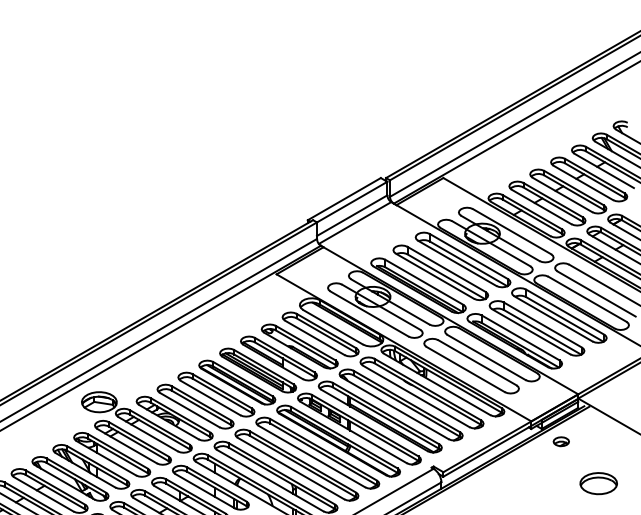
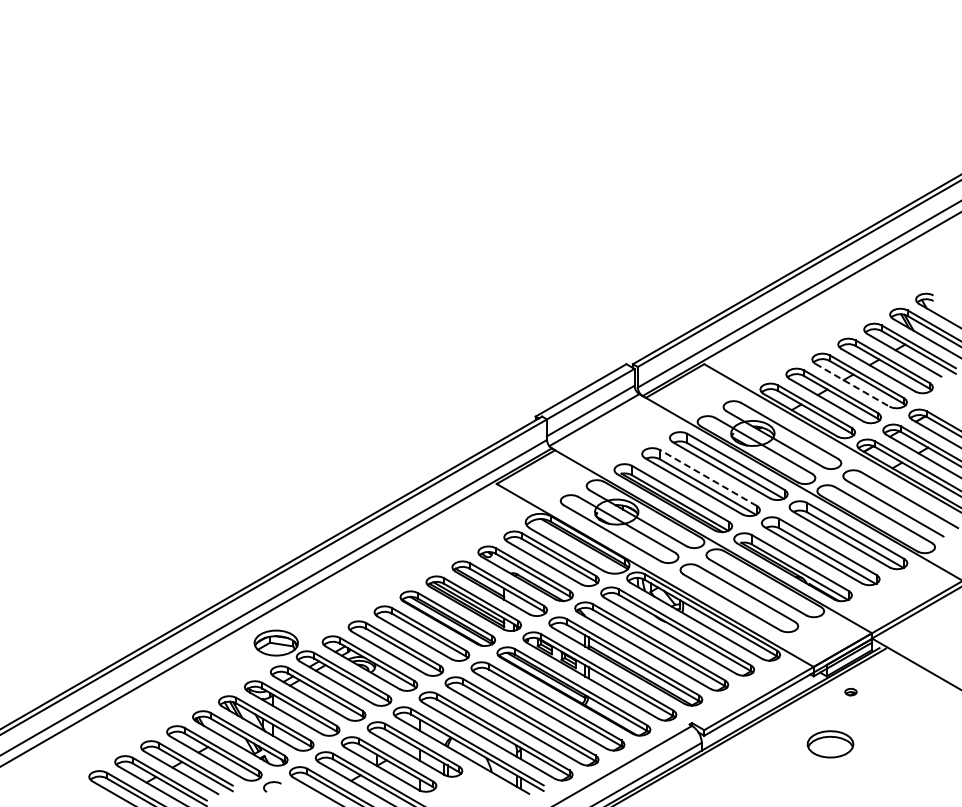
line: (562, 195) -> (852, 385), solid -> dashed
line: (446, 269) -> (707, 477), solid -> dashed
part: (560, 441) -> (850, 691), size x0.6
part: (598, 483) -> (830, 744), moved

